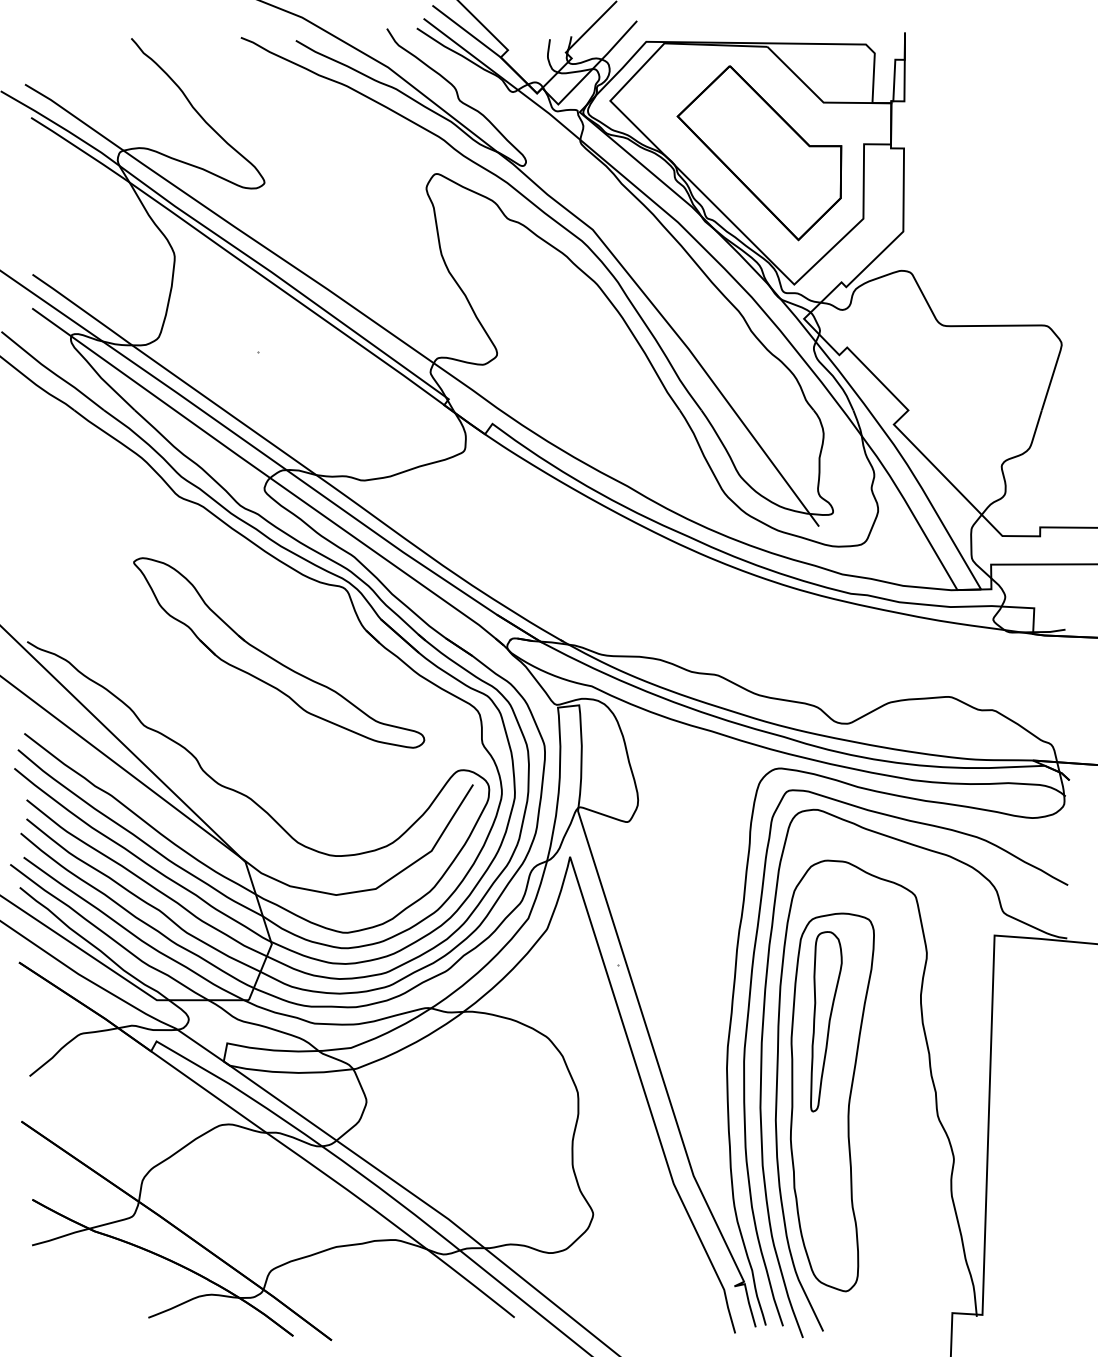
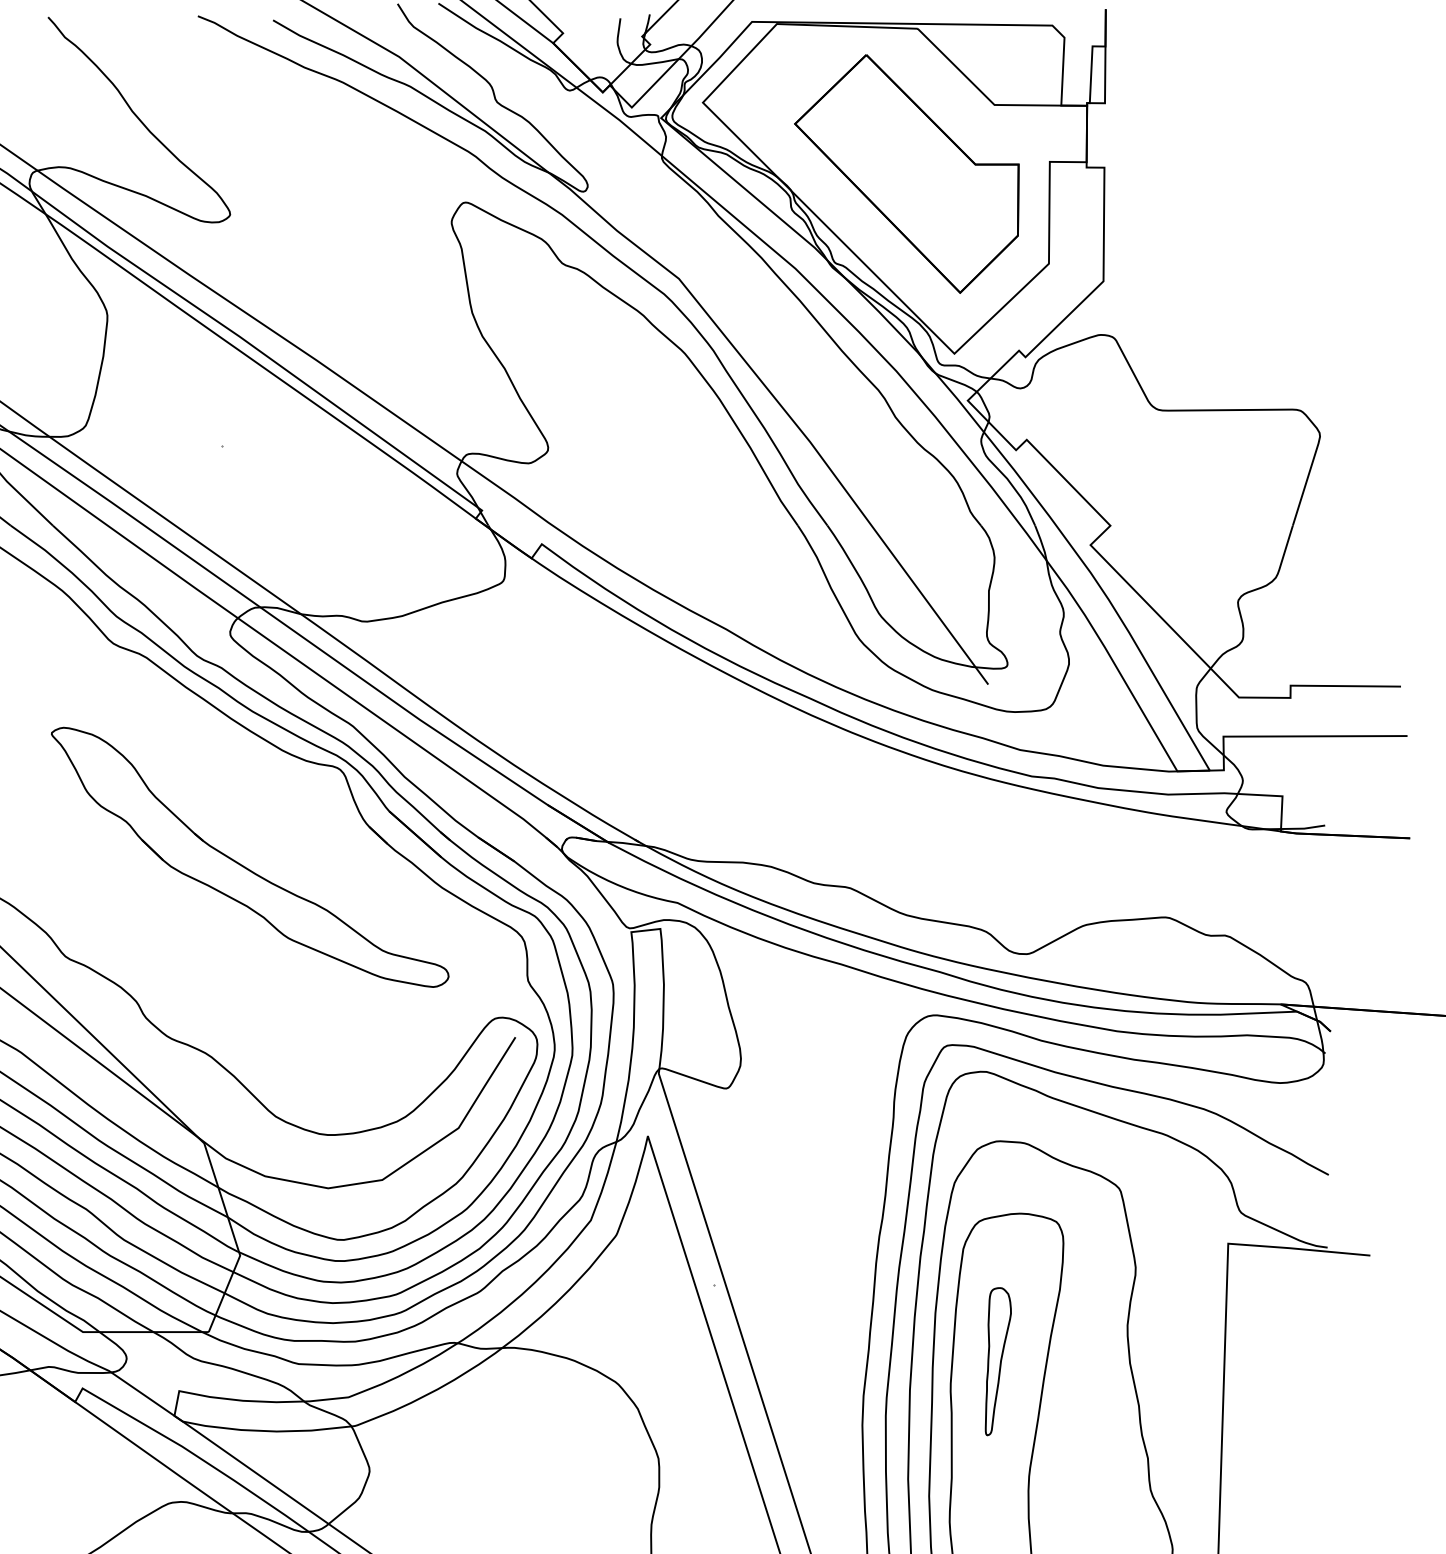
part: (826, 1021) -> (998, 1361), size x0.6

